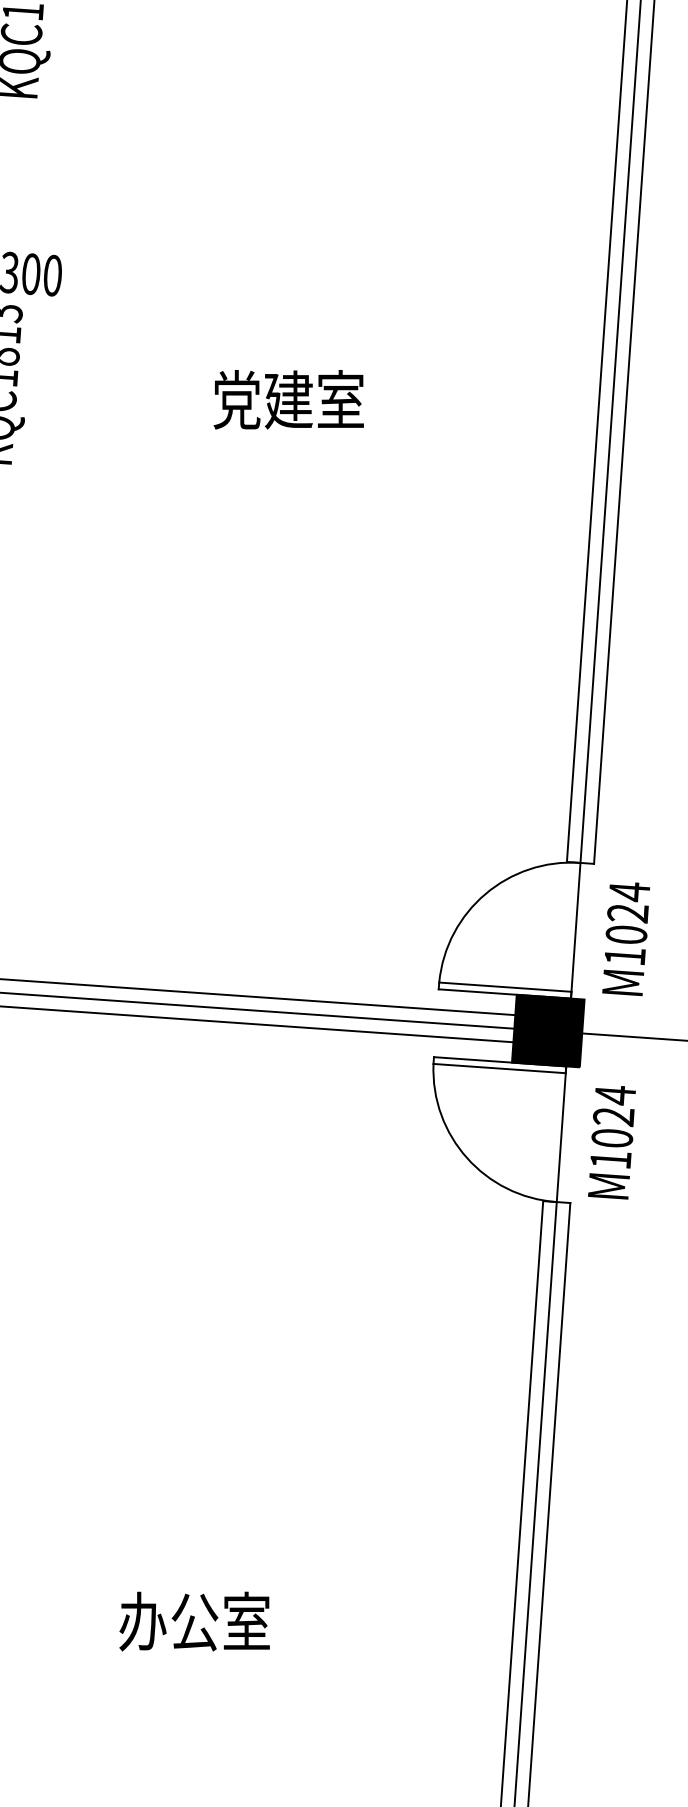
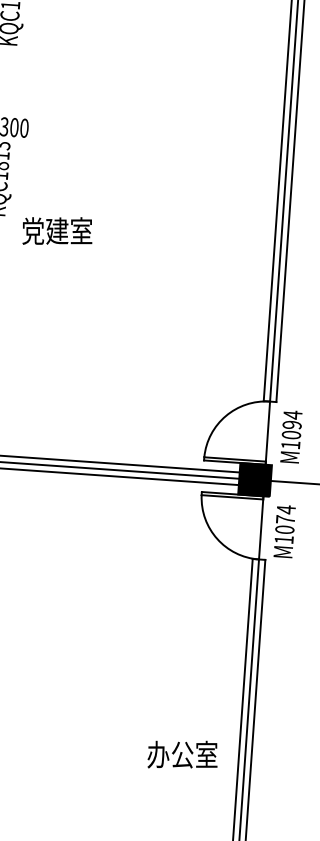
text: (289, 398) -> (57, 230), moved
text: (626, 912) -> (291, 424), M1024 -> M1094
text: (613, 1116) -> (285, 519), M1024 -> M1074
text: (194, 1621) -> (182, 754), moved

